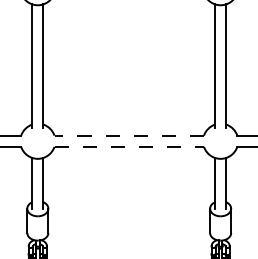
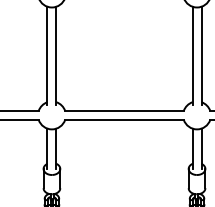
line: (129, 135) -> (124, 110), dashed -> solid
line: (130, 146) -> (125, 119), dashed -> solid

